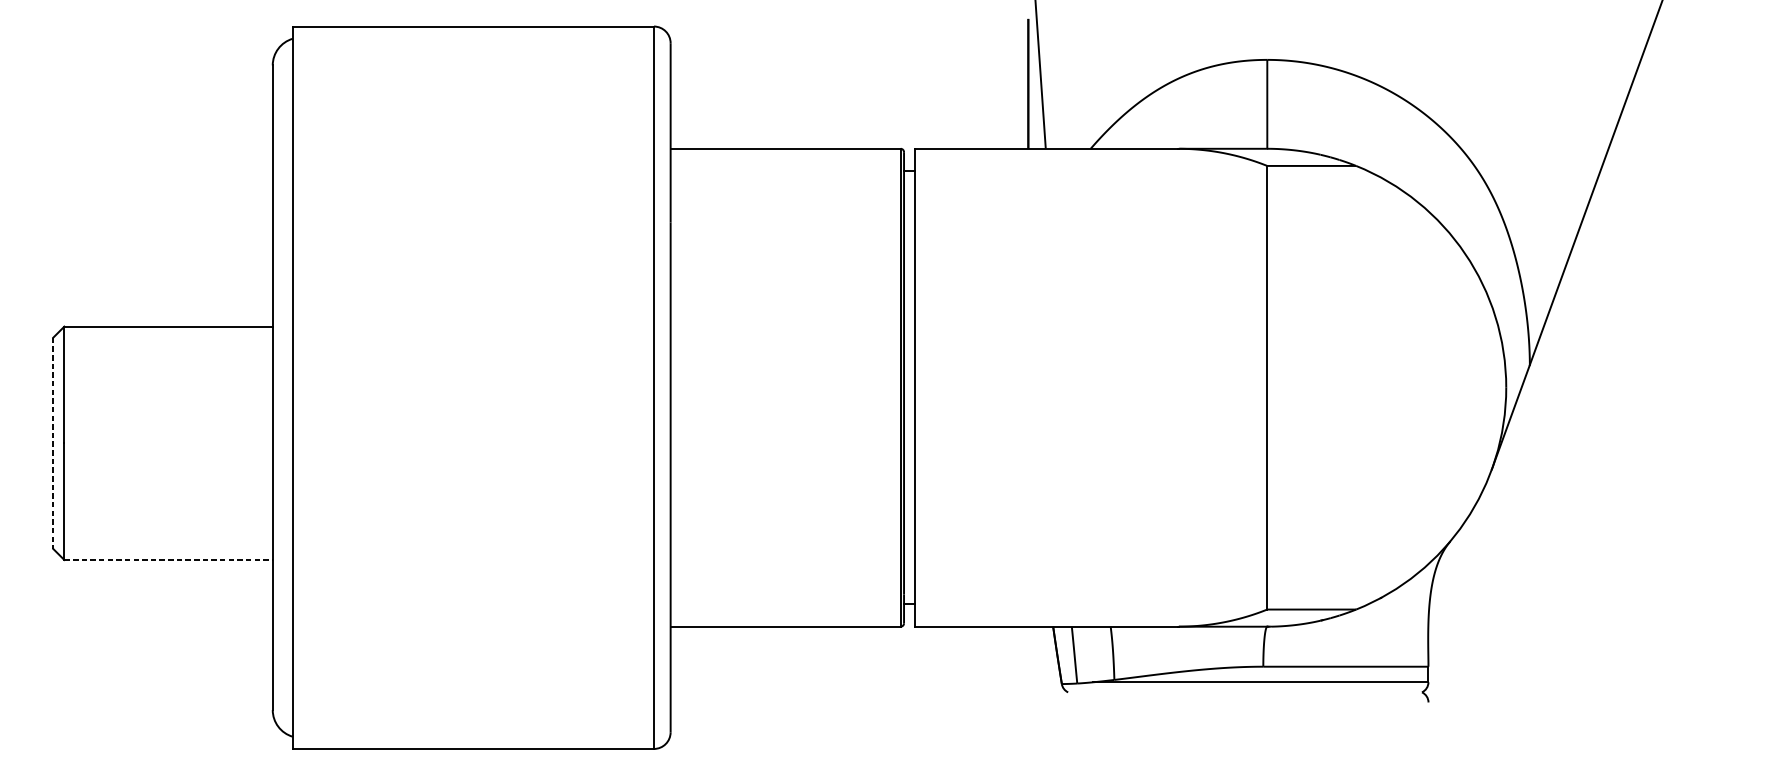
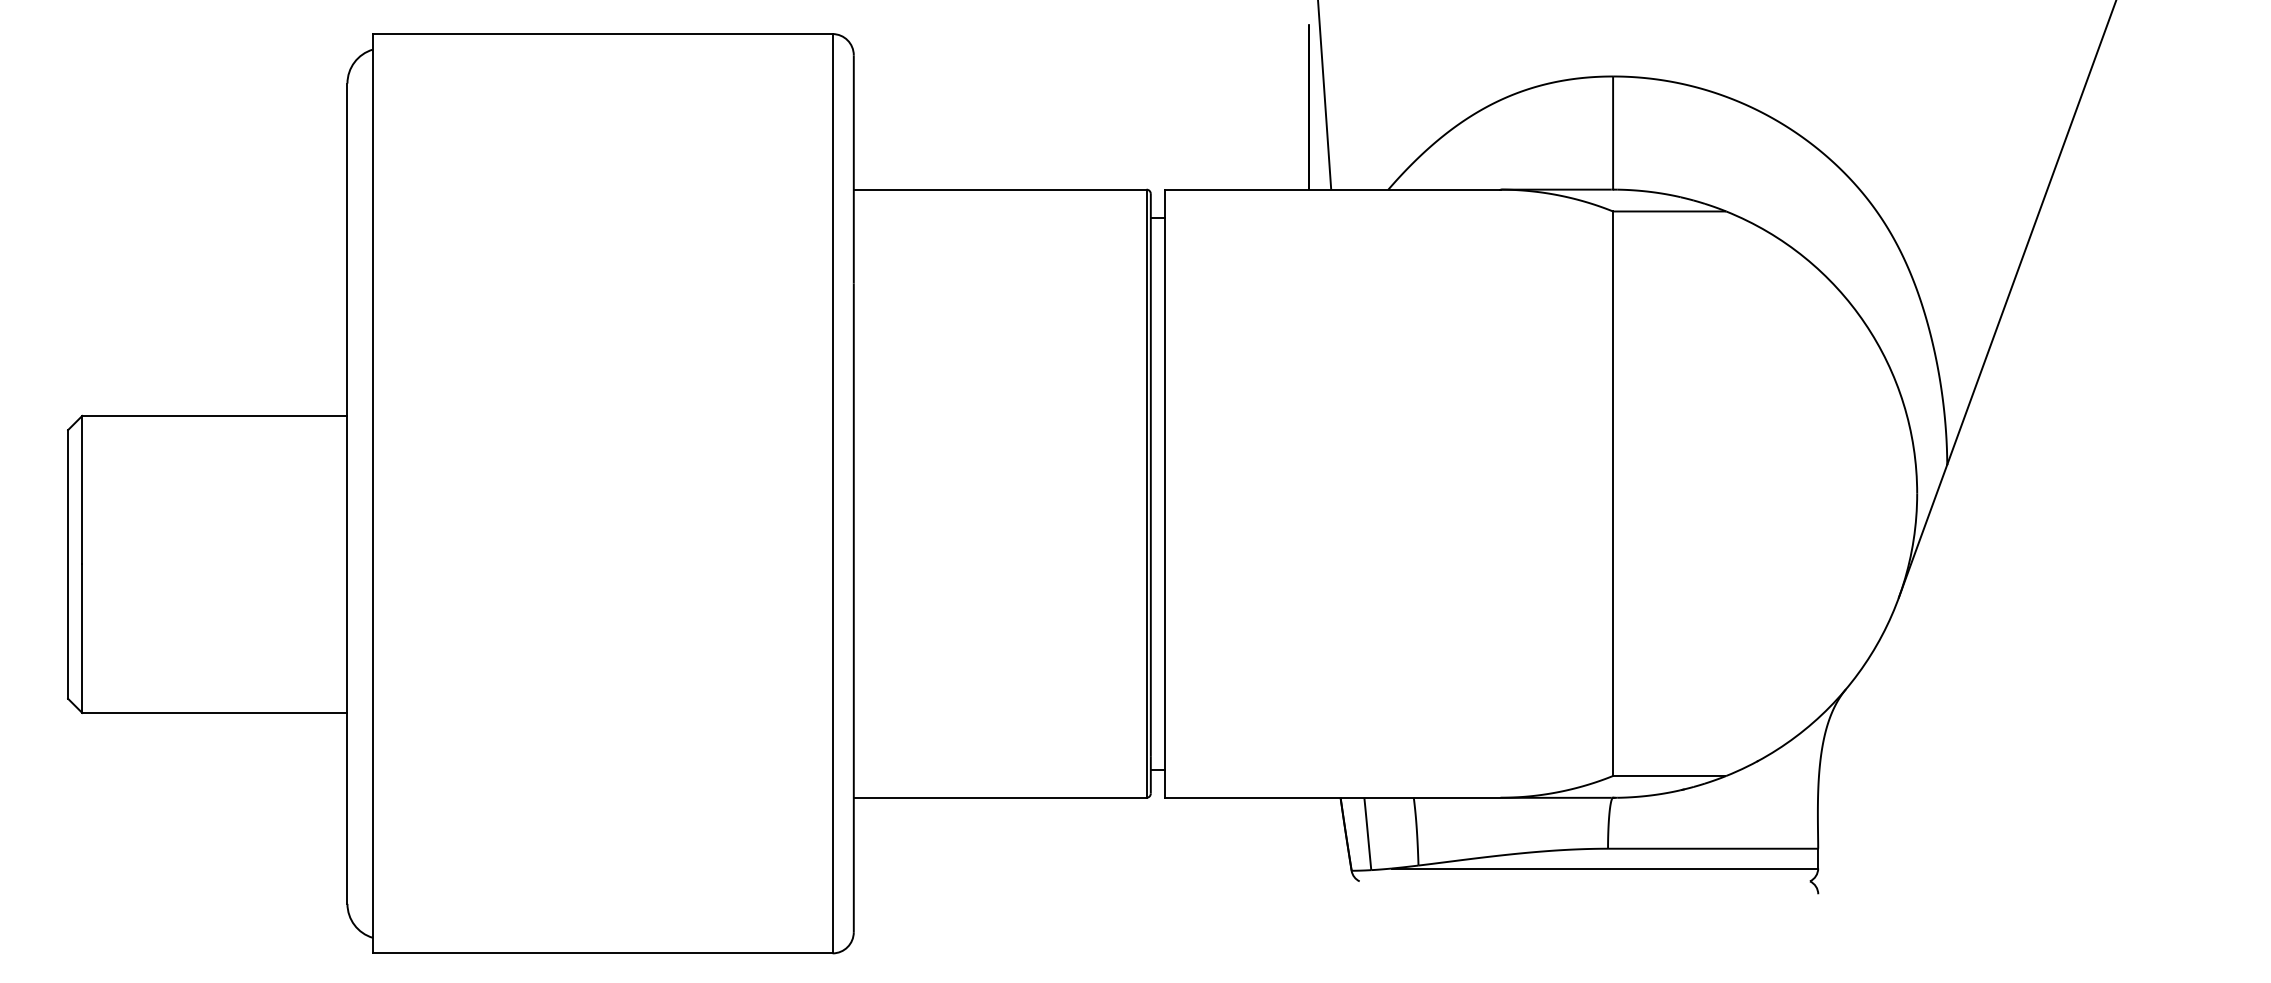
line: (53, 443) -> (68, 564), dashed -> solid
line: (168, 559) -> (214, 712), dashed -> solid

